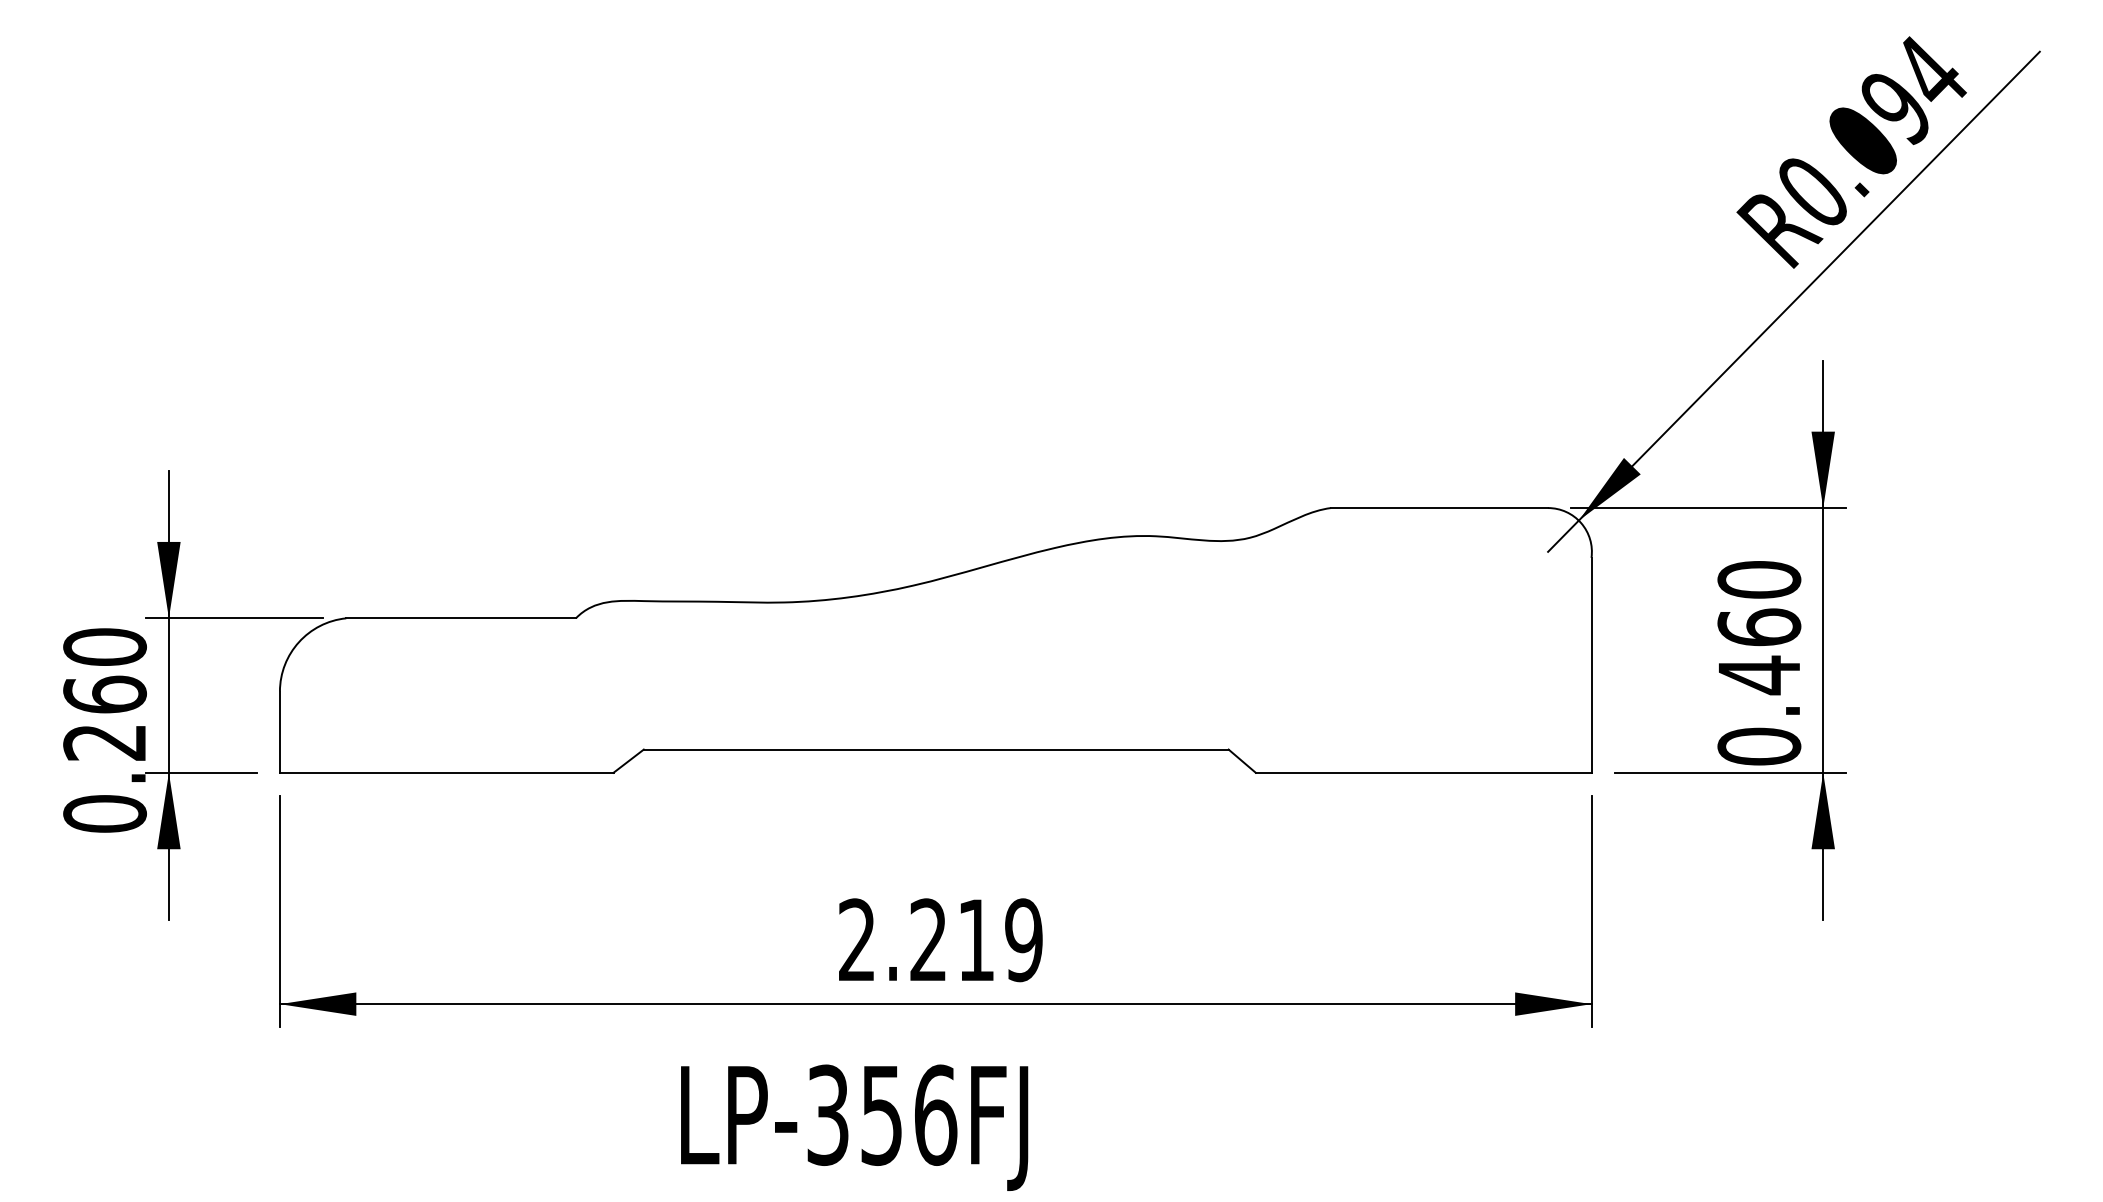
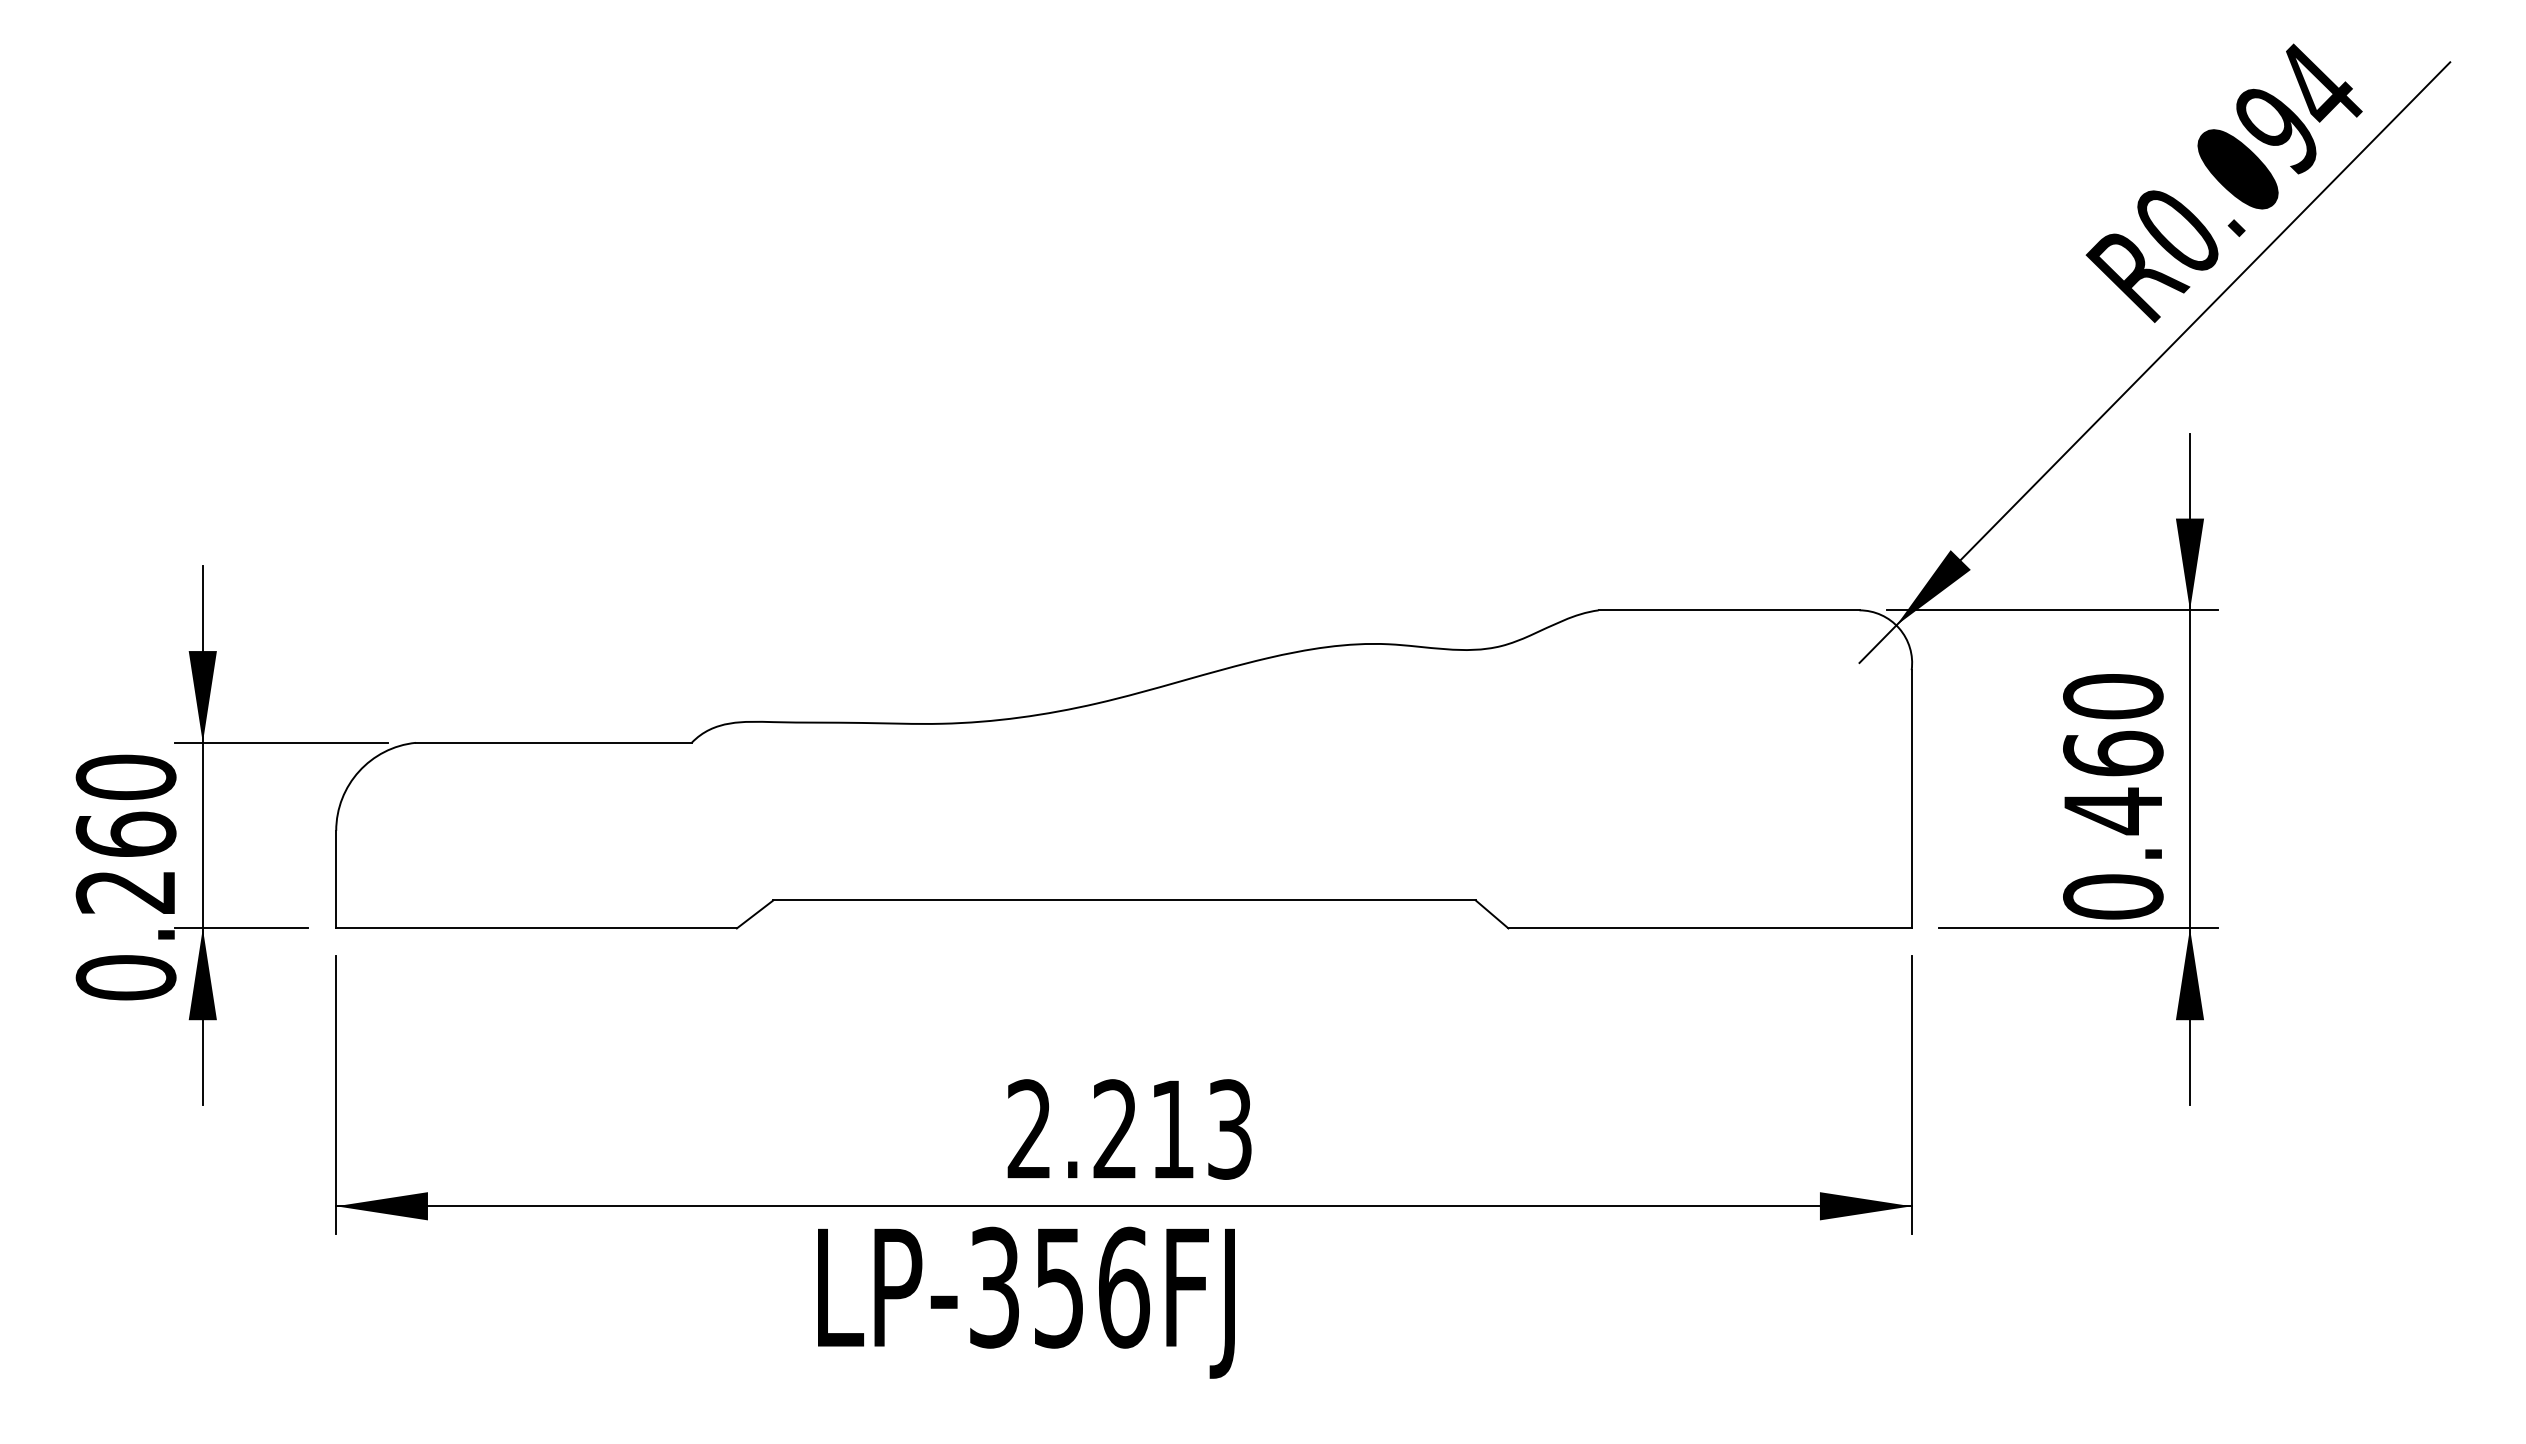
text: (1023, 940) -> (1229, 1129), 2.219 -> 2.213
text: (854, 1127) -> (1026, 1302), moved

